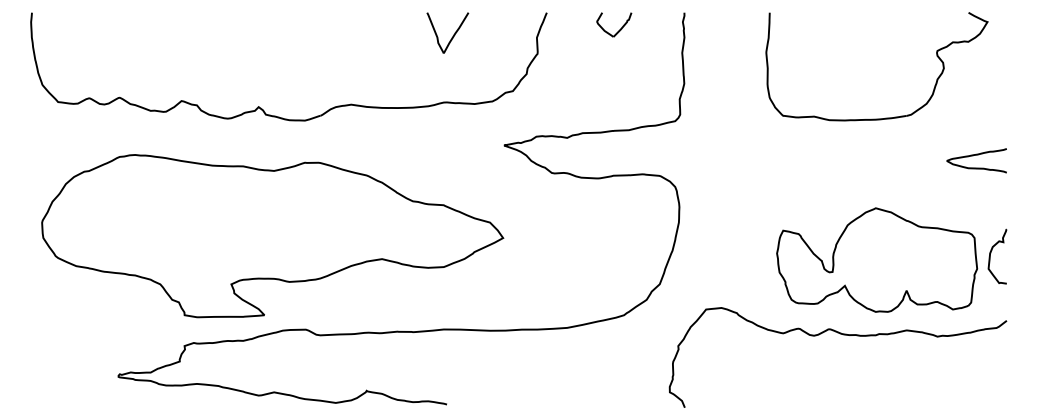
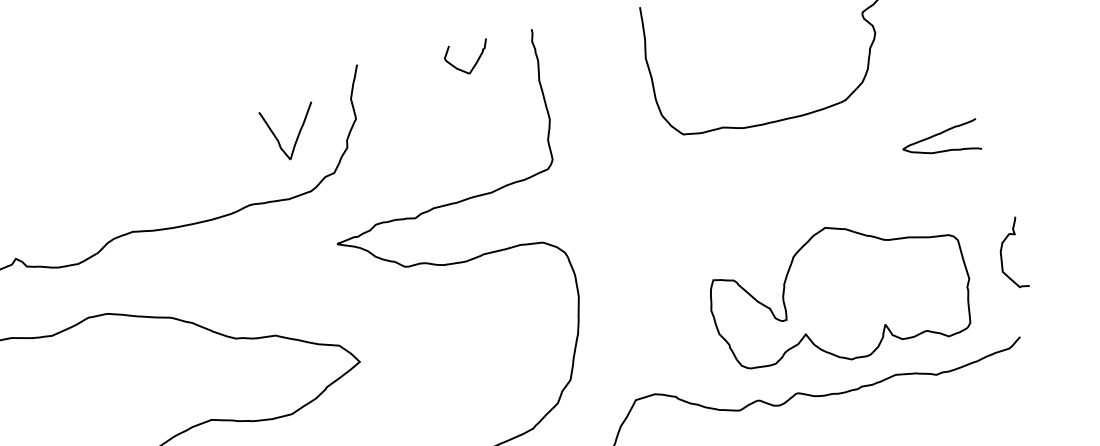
part: (619, 29) -> (475, 62), moved
part: (453, 34) -> (297, 133), moved
curve: (991, 253) -> (1002, 251), moved

